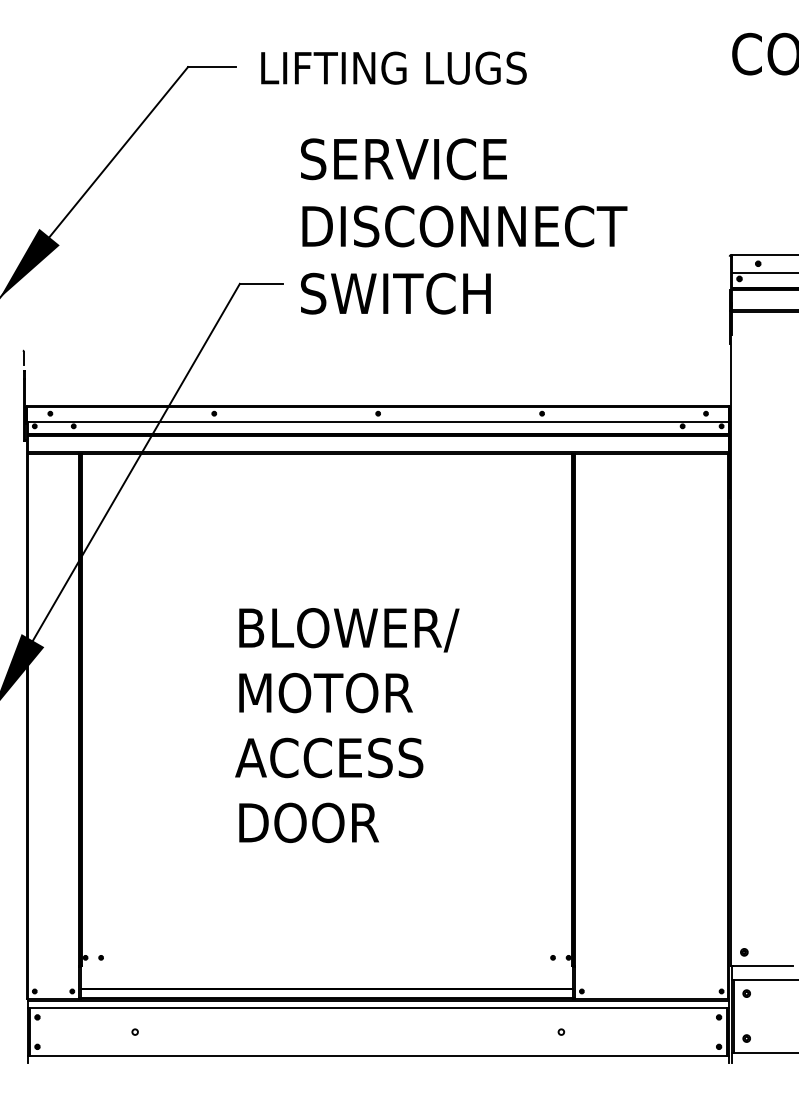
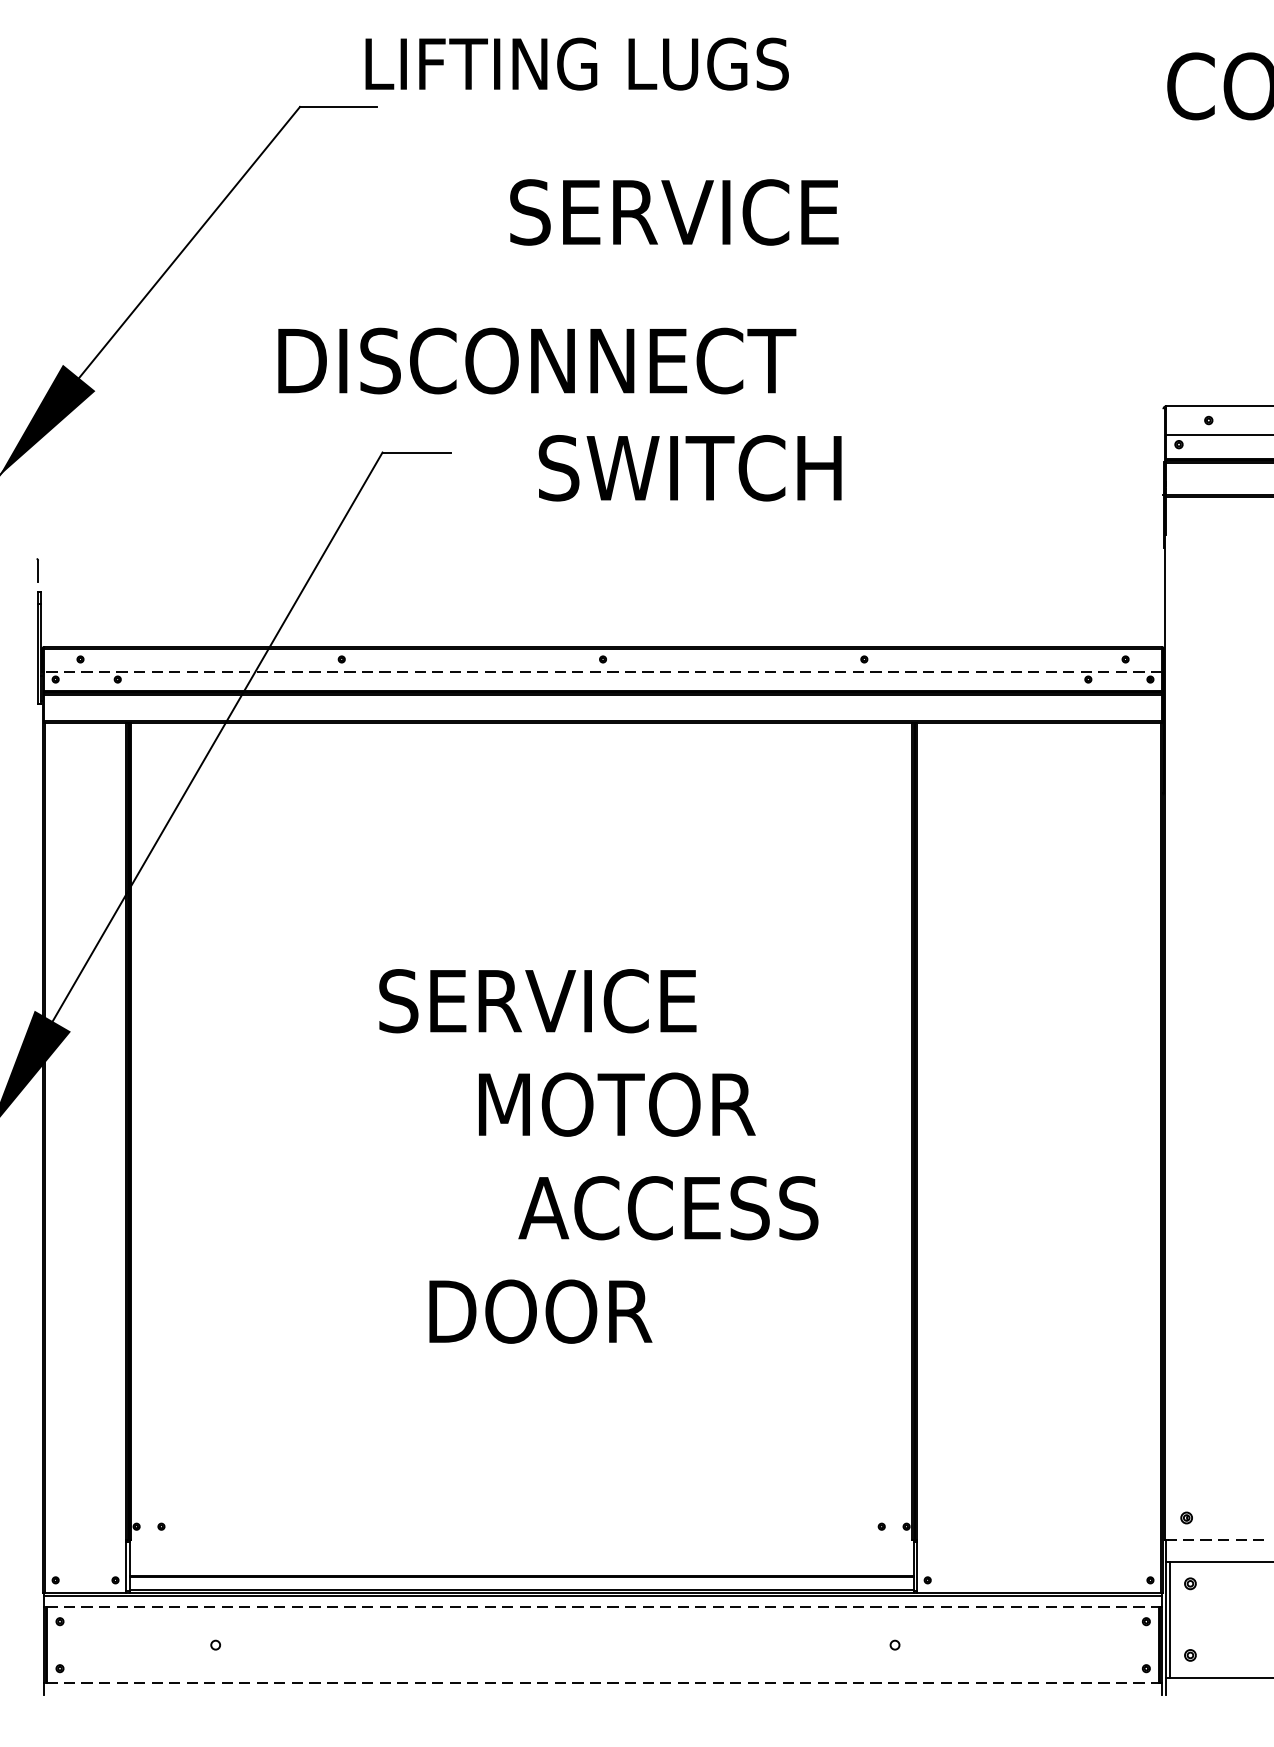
text: (393, 67) -> (576, 63), moved
text: (403, 159) -> (673, 212), moved
text: (464, 226) -> (536, 361), moved
text: (395, 293) -> (689, 467), moved
line: (378, 421) -> (603, 671), solid -> dashed
text: (348, 630) -> (555, 1004), BLOWER/ -> SERVICE
text: (325, 692) -> (616, 1103), moved
text: (329, 757) -> (668, 1207), moved
text: (308, 822) -> (539, 1311), moved
line: (762, 966) -> (1215, 1540), solid -> dashed
line: (378, 1008) -> (603, 1607), solid -> dashed
line: (378, 1056) -> (603, 1683), solid -> dashed

